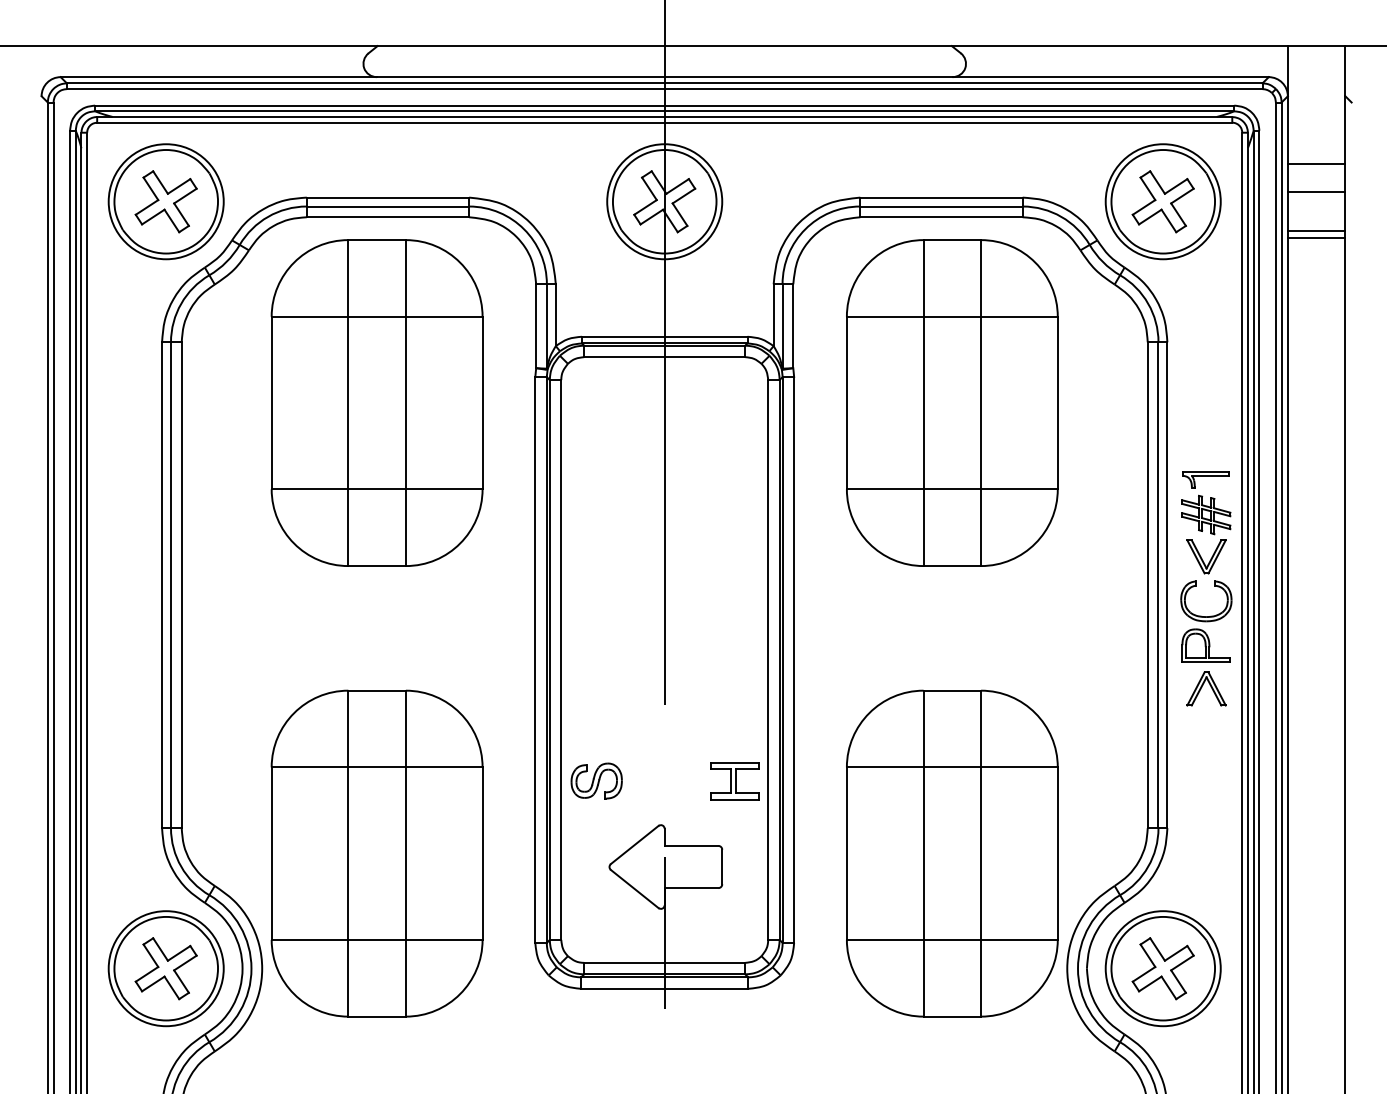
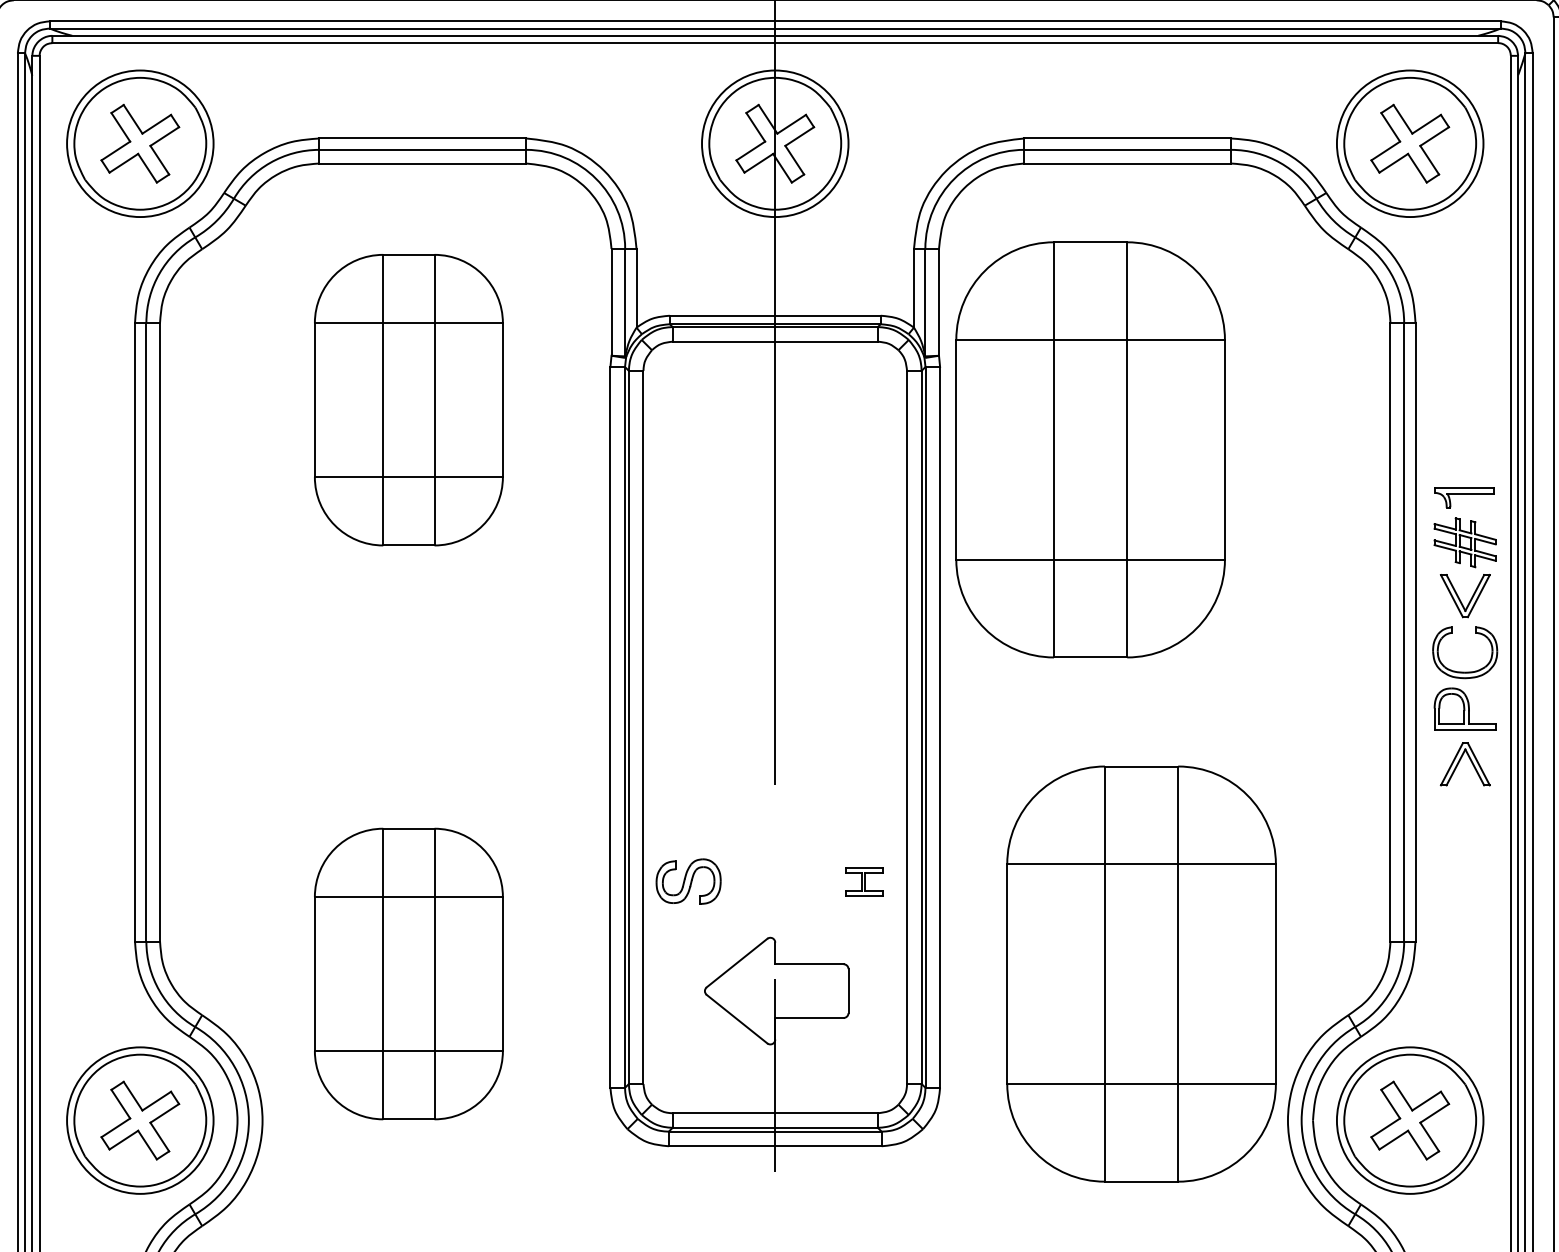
part: (376, 402) -> (408, 399), size x0.7
part: (952, 402) -> (1090, 449), moved
part: (734, 781) -> (864, 882), size x0.6
part: (376, 853) -> (408, 973), size x0.7

